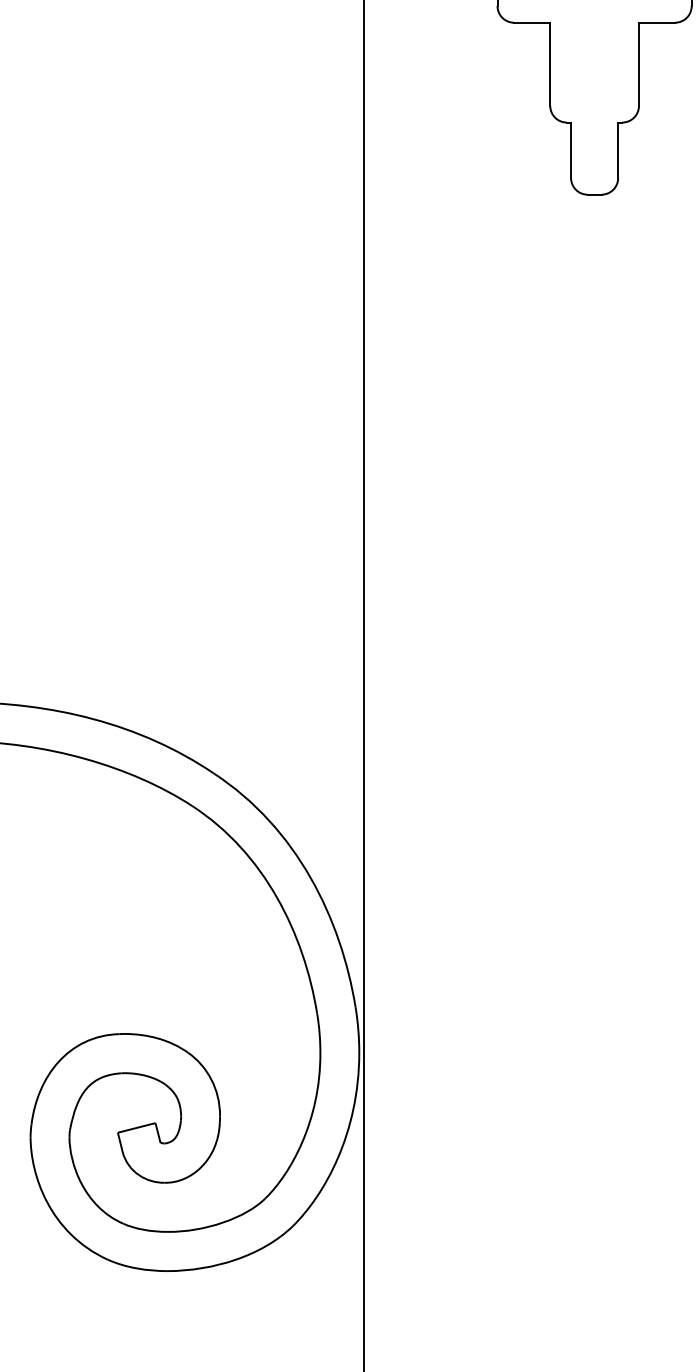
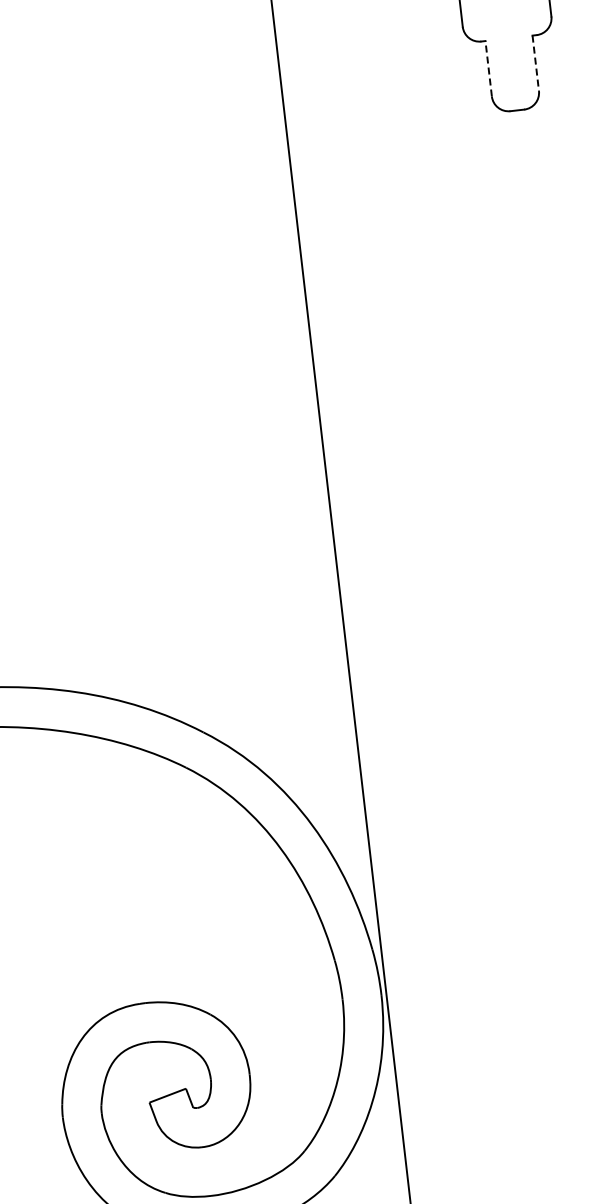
line: (571, 150) -> (489, 68), solid -> dashed
line: (618, 150) -> (536, 63), solid -> dashed

